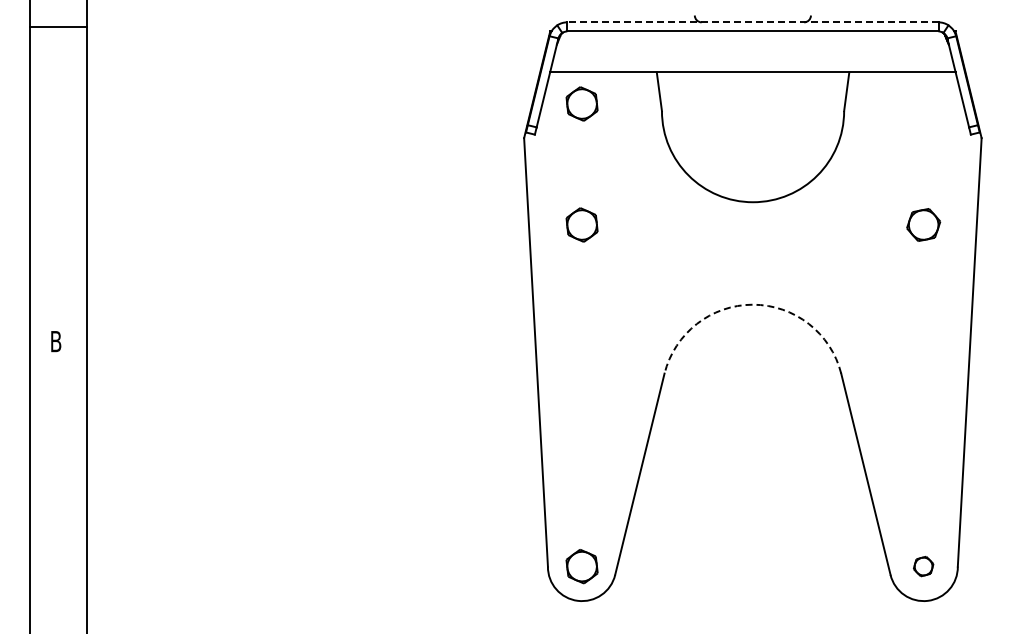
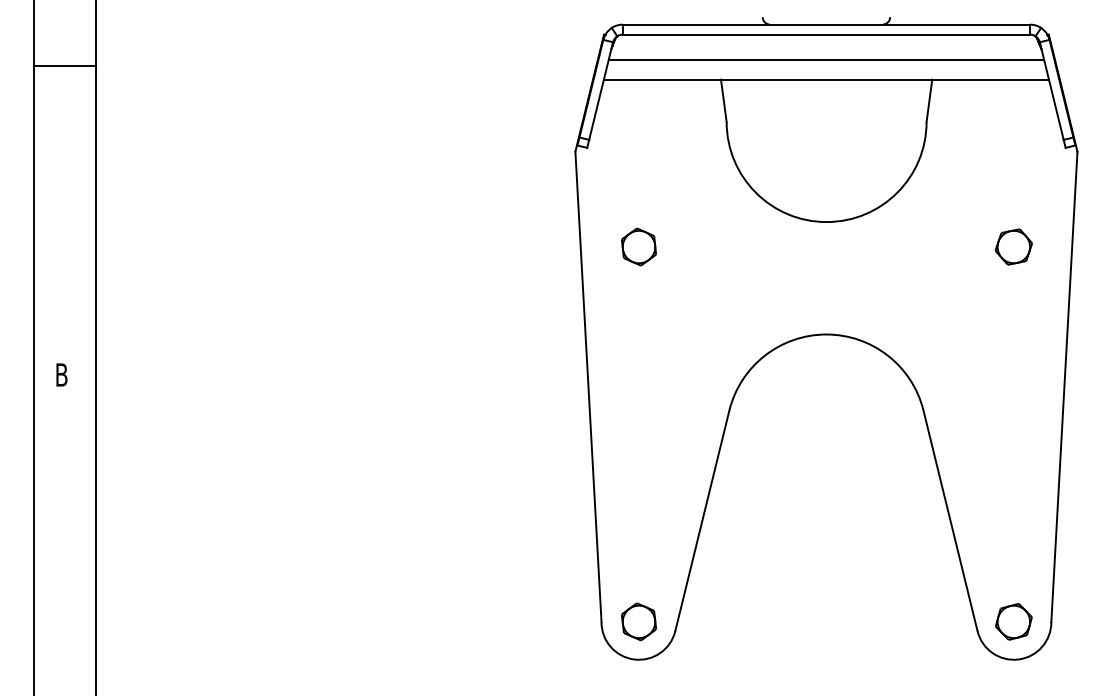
line: (752, 22) -> (826, 24), dashed -> solid
line: (58, 26) -> (64, 65), moved
line: (752, 54) -> (826, 59), added
part: (581, 103) -> (638, 113), removed
arc: (752, 304) -> (826, 334), dashed -> solid
part: (923, 566) -> (1013, 621), size x1.67

